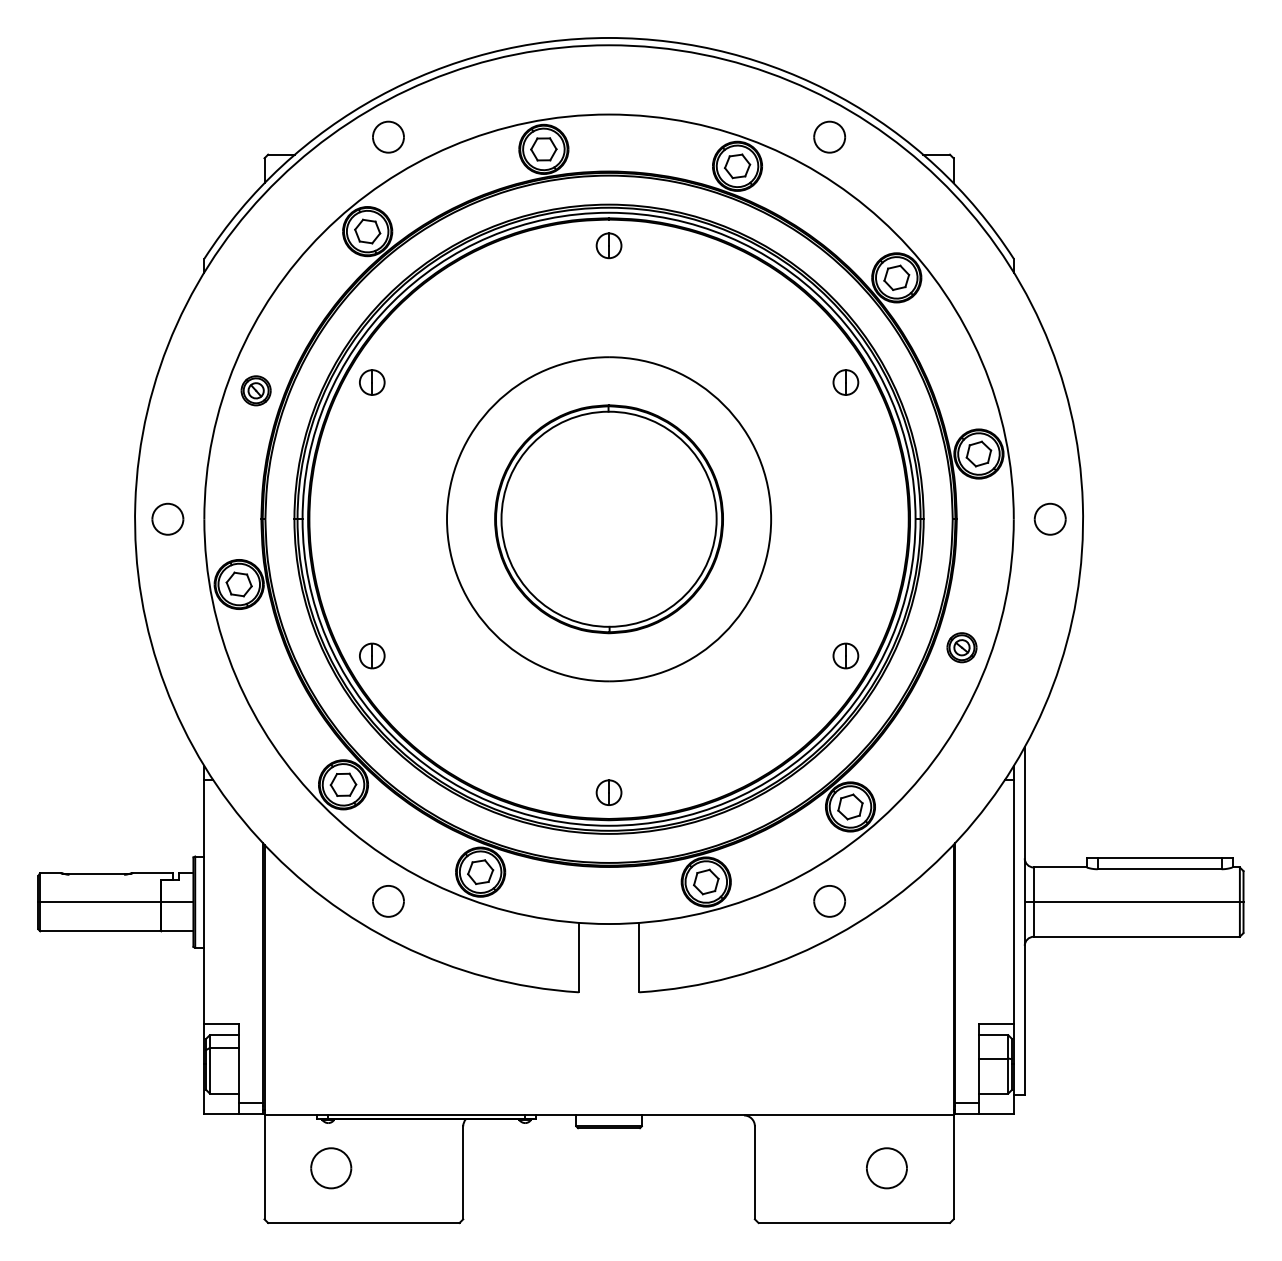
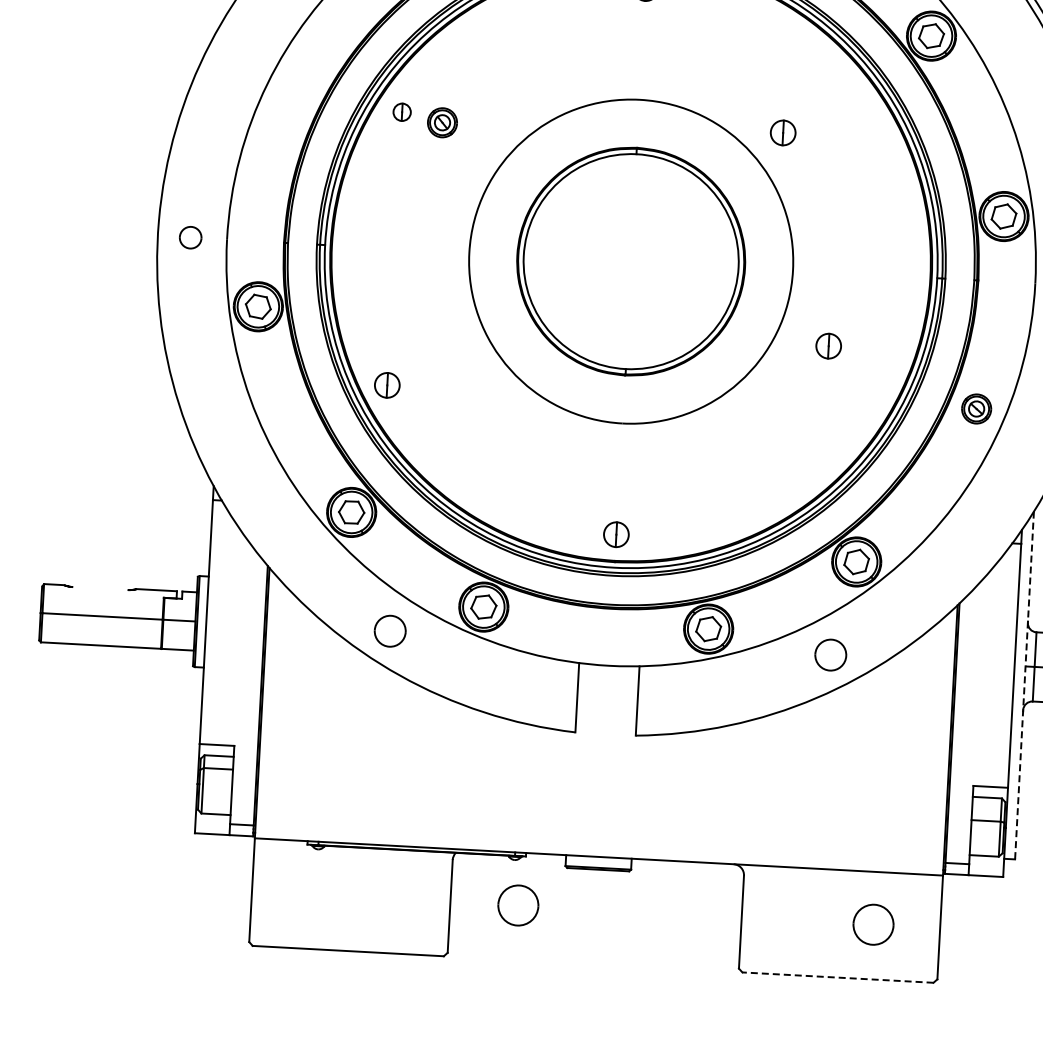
part: (372, 382) -> (402, 112), size x0.7
part: (845, 382) -> (782, 132), moved
part: (255, 390) -> (441, 122), moved
part: (167, 518) -> (190, 237), size x0.7
part: (845, 655) -> (828, 345), moved
line: (96, 874) -> (100, 588), removed
line: (1024, 921) -> (1024, 685), solid -> dashed
part: (331, 1168) -> (518, 905), moved
line: (854, 1223) -> (838, 978), solid -> dashed

